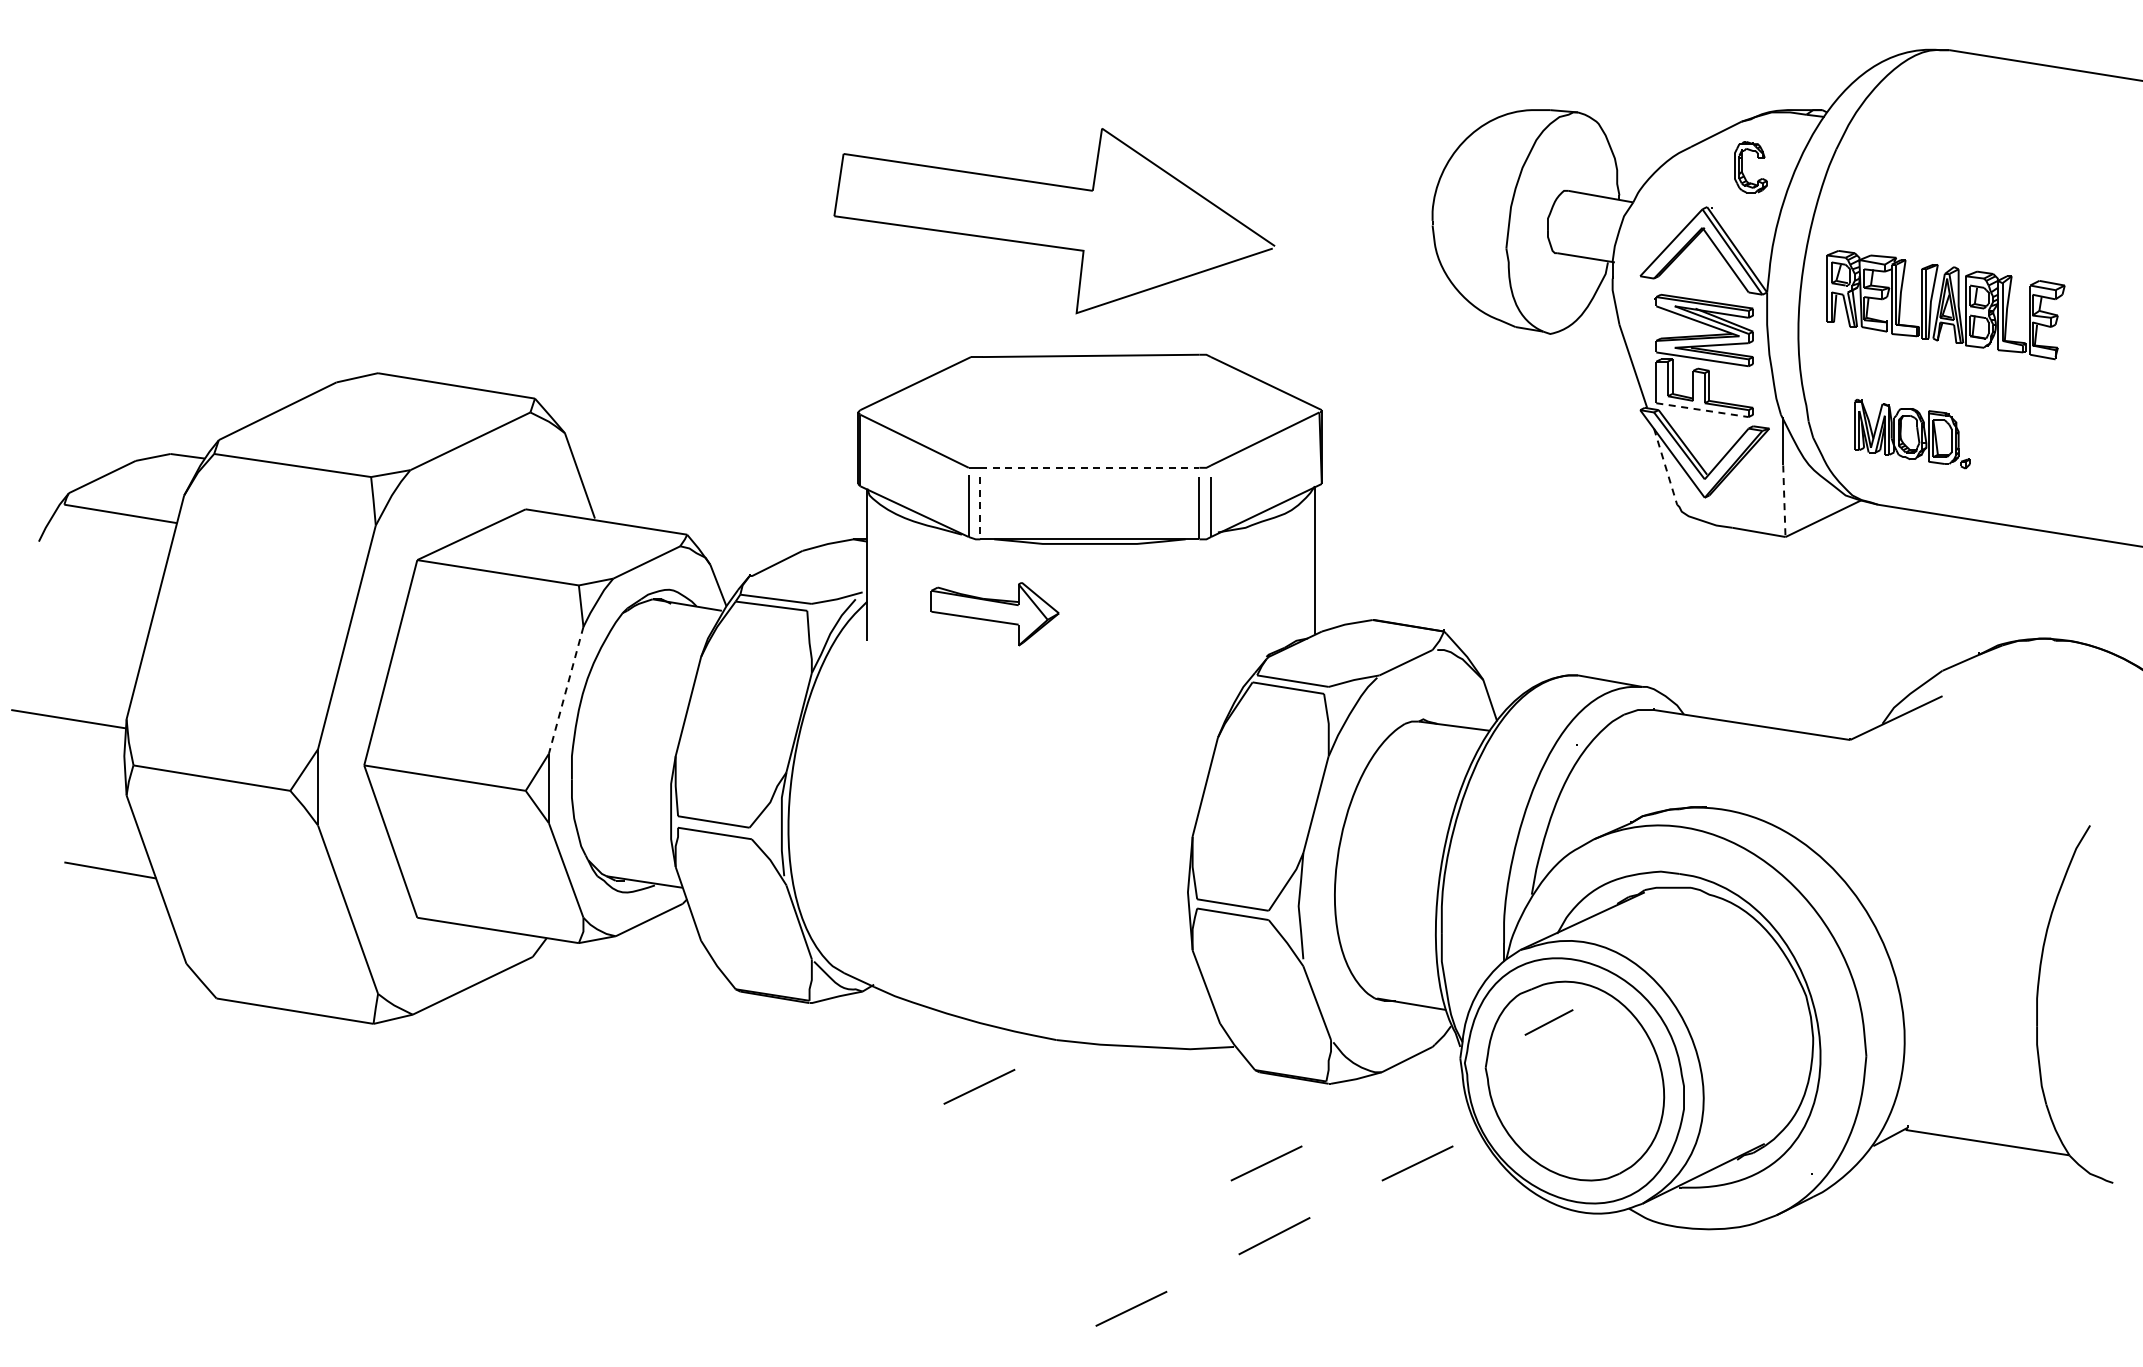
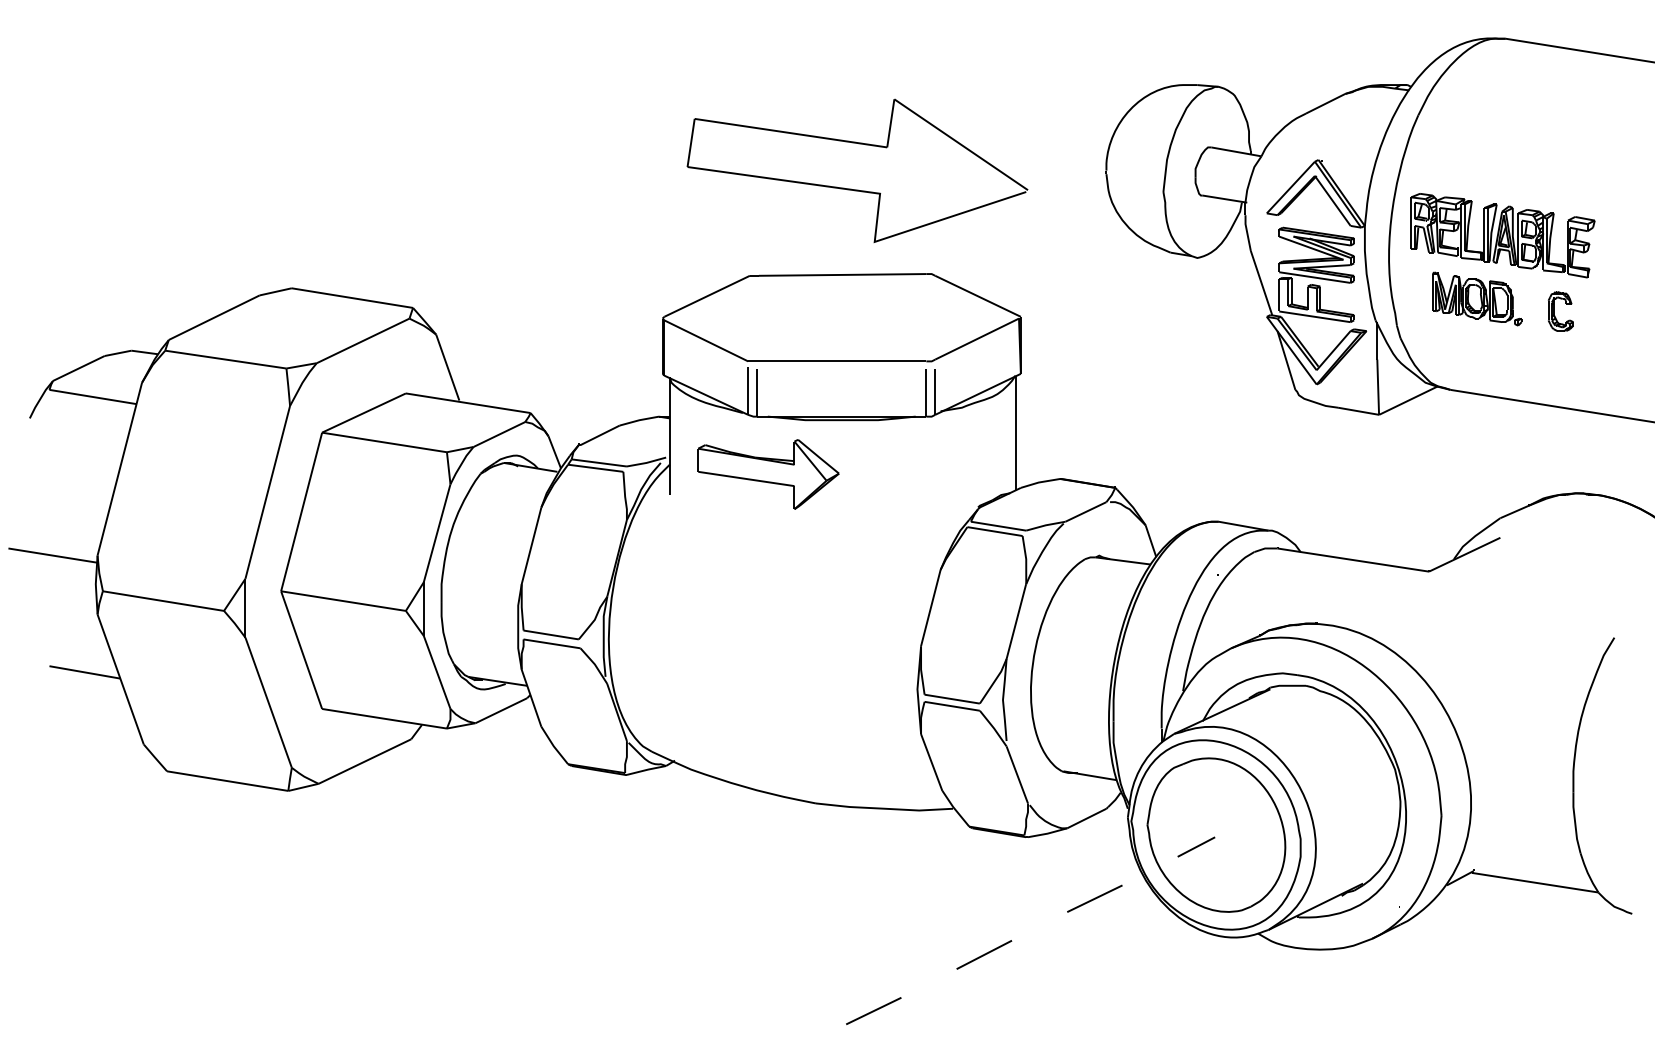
part: (1742, 167) -> (1554, 311), moved
part: (1054, 221) -> (857, 171), moved
line: (1702, 410) -> (1314, 317), dashed -> solid
part: (1912, 433) -> (1477, 298), moved
line: (1665, 466) -> (1286, 360), dashed -> solid
line: (1089, 467) -> (841, 361), dashed -> solid
line: (1784, 501) -> (1378, 387), dashed -> solid
line: (980, 508) -> (757, 392), dashed -> solid
part: (994, 613) -> (768, 473), size x1.43
line: (566, 690) -> (437, 533), dashed -> solid
line: (1548, 1022) -> (1195, 847), moved
line: (979, 1086) -> (756, 839), removed
line: (1266, 1163) -> (978, 898), removed

